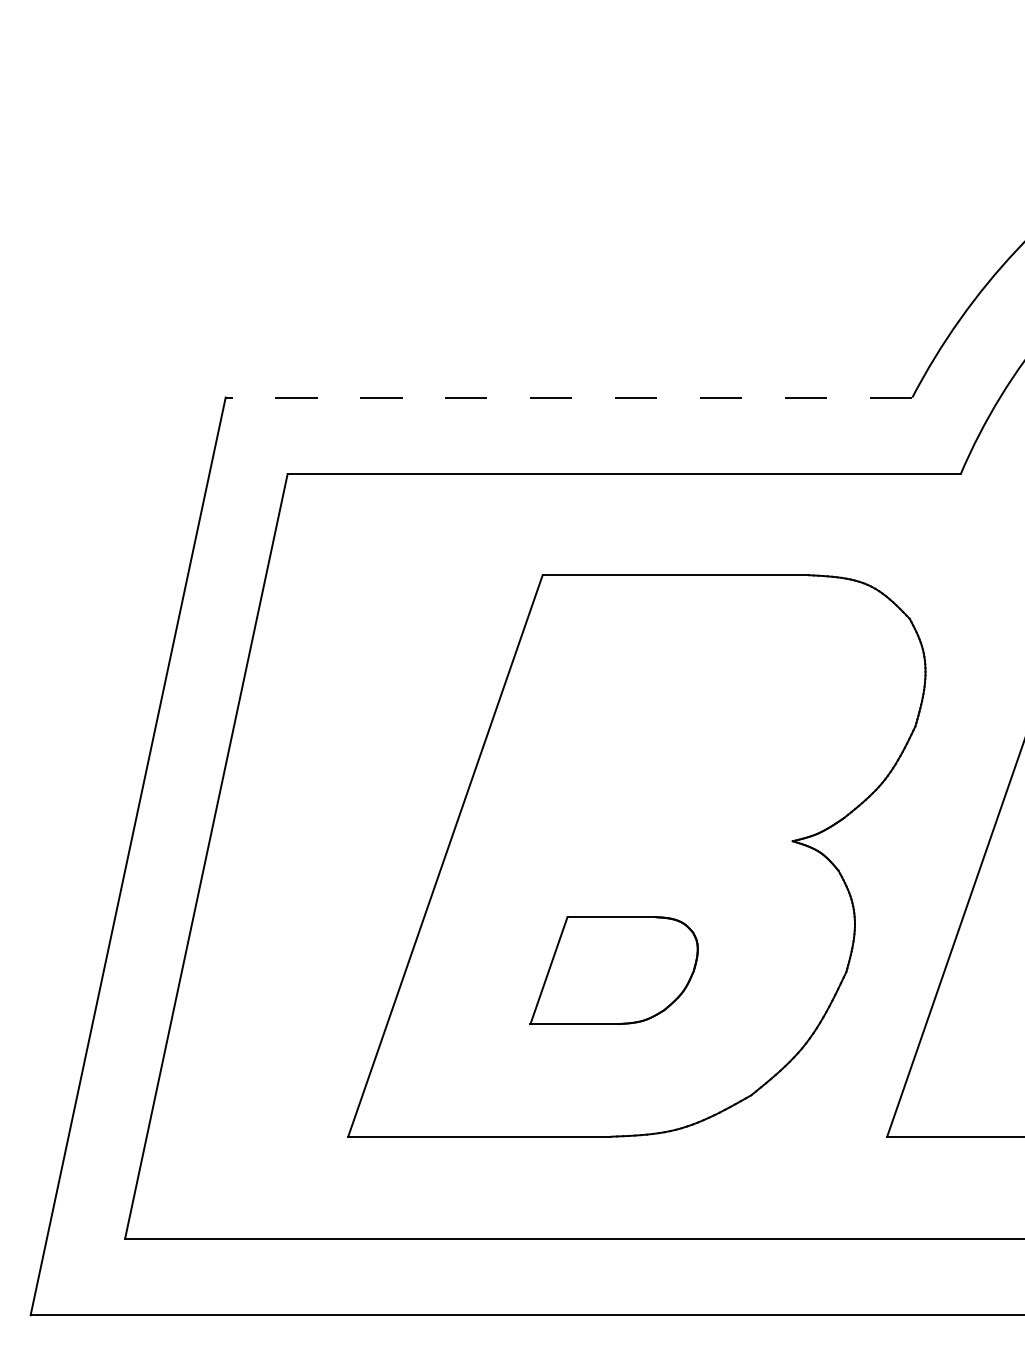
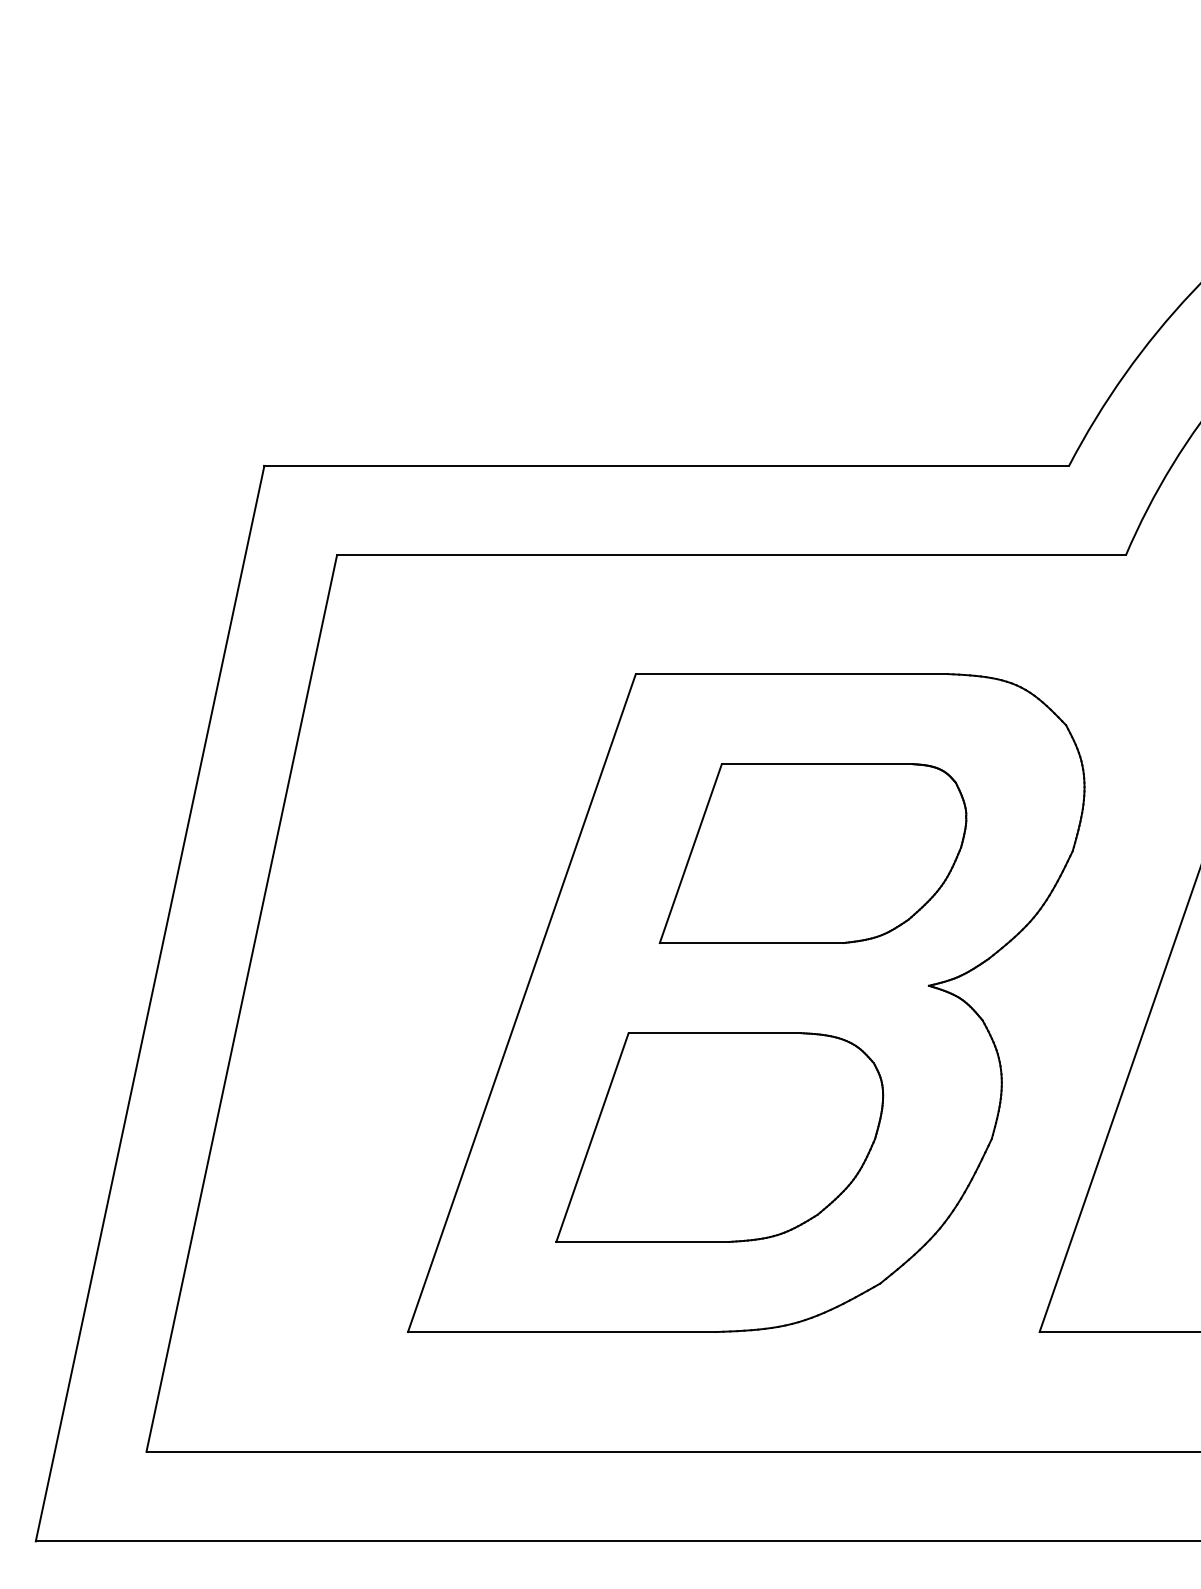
line: (568, 397) -> (666, 465), dashed -> solid
part: (693, 728) -> (812, 853), added
part: (613, 970) -> (718, 1137), size x1.67

